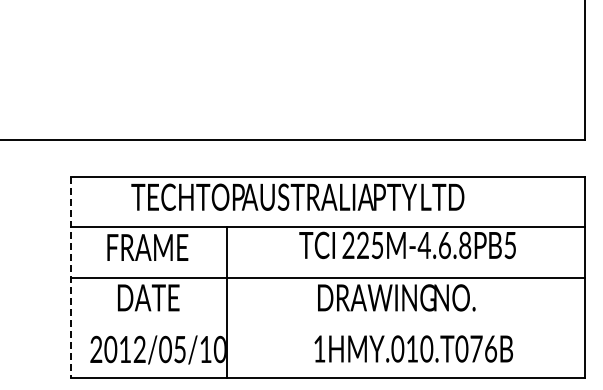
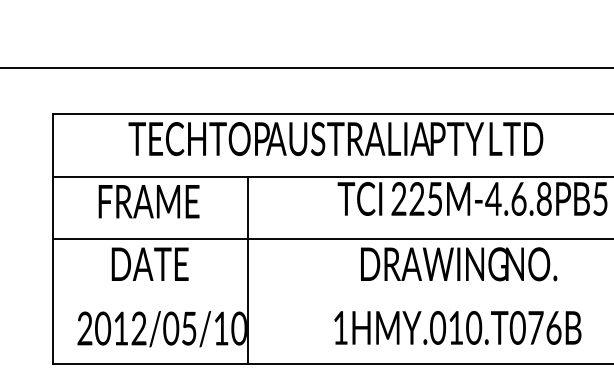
line: (70, 277) -> (52, 238), dashed -> solid
text: (413, 348) -> (457, 327), moved

